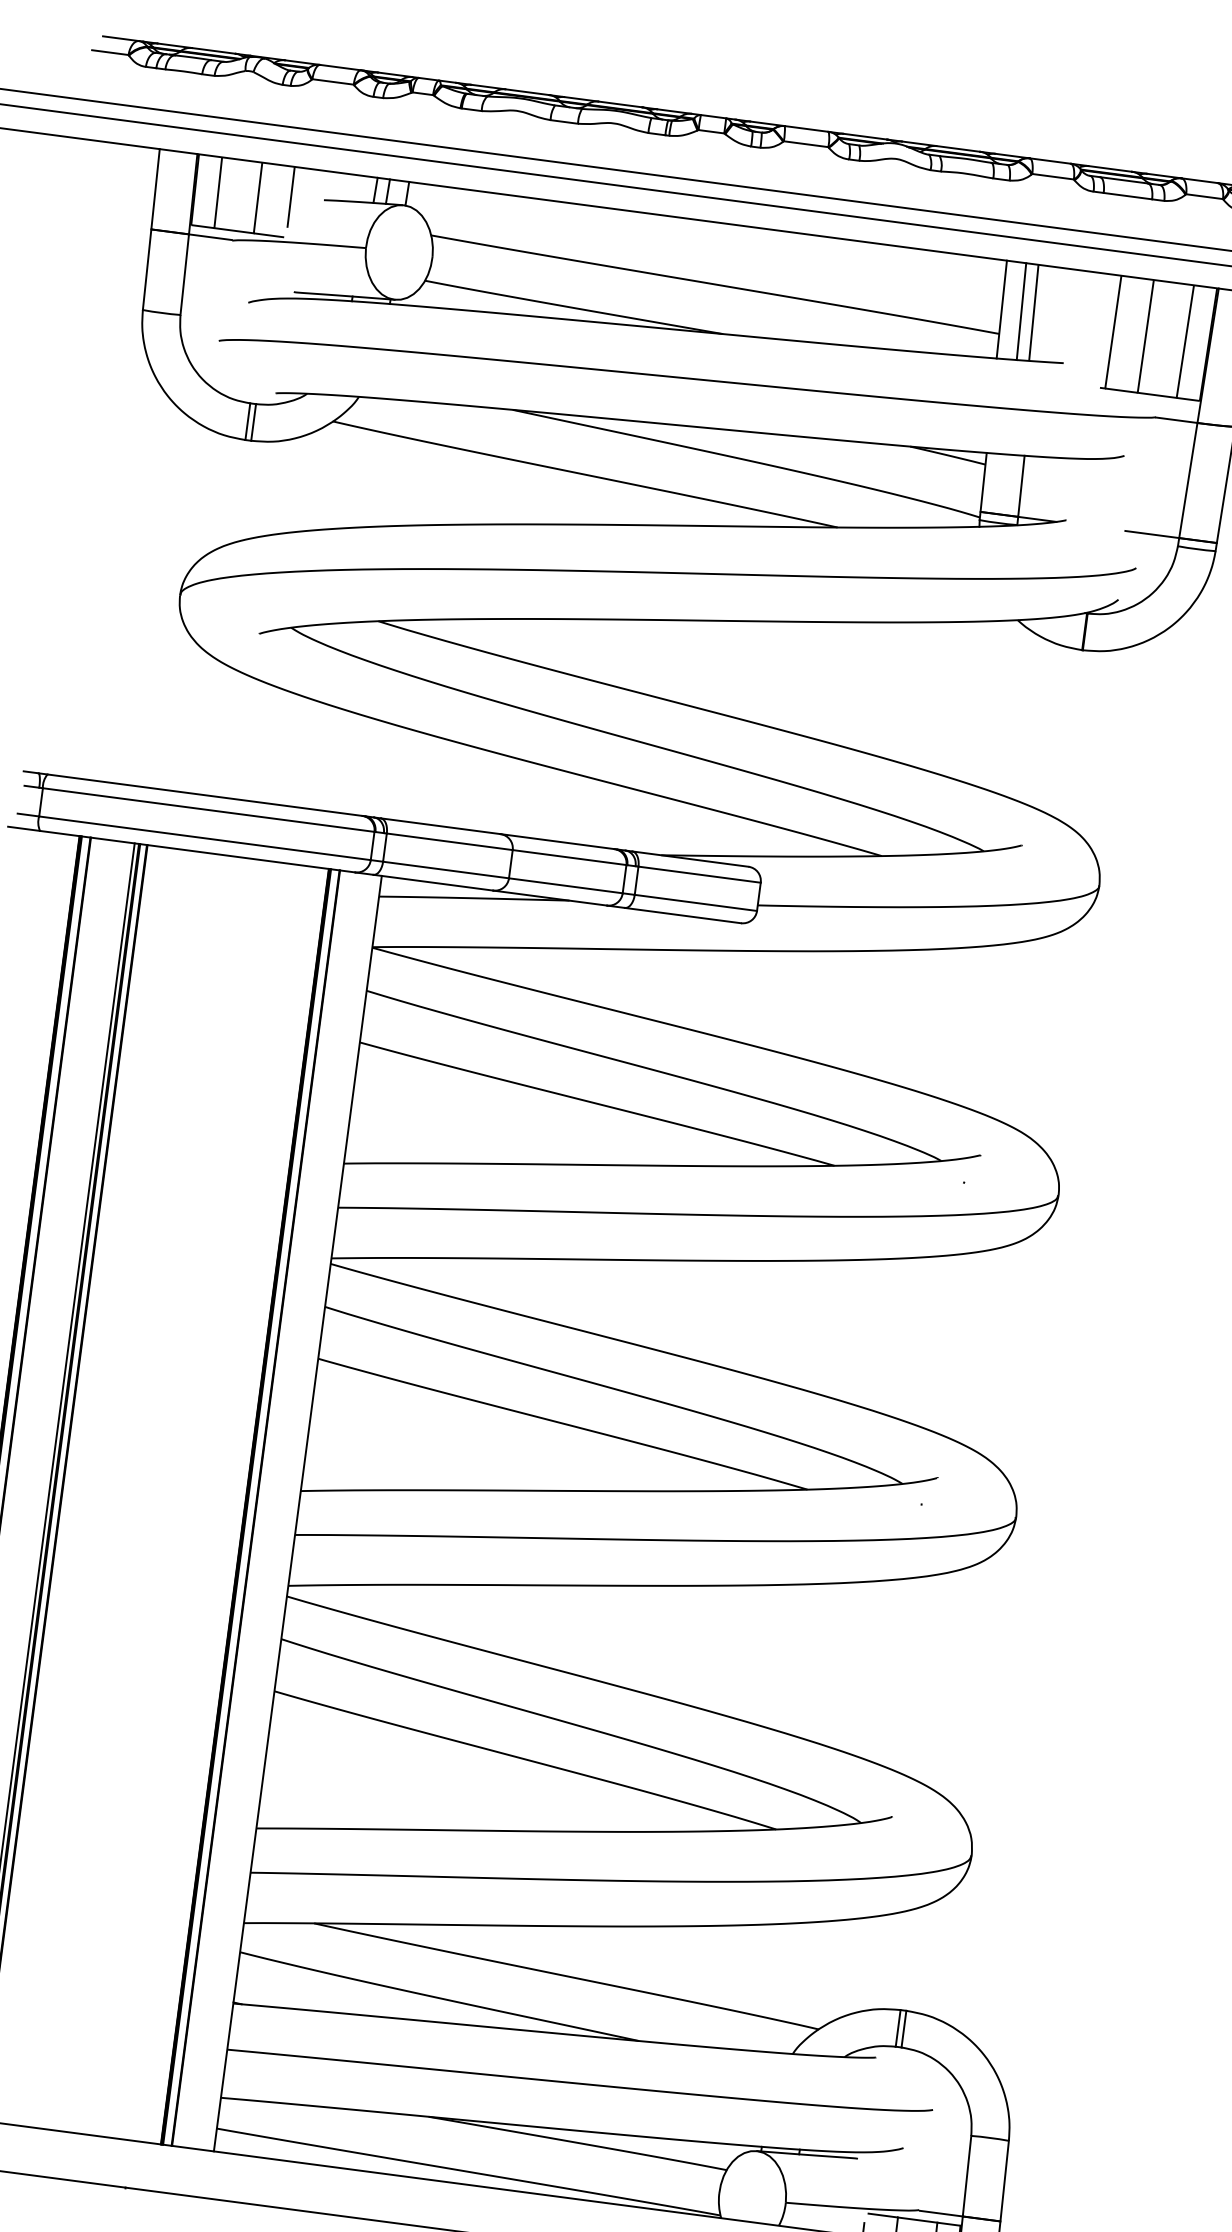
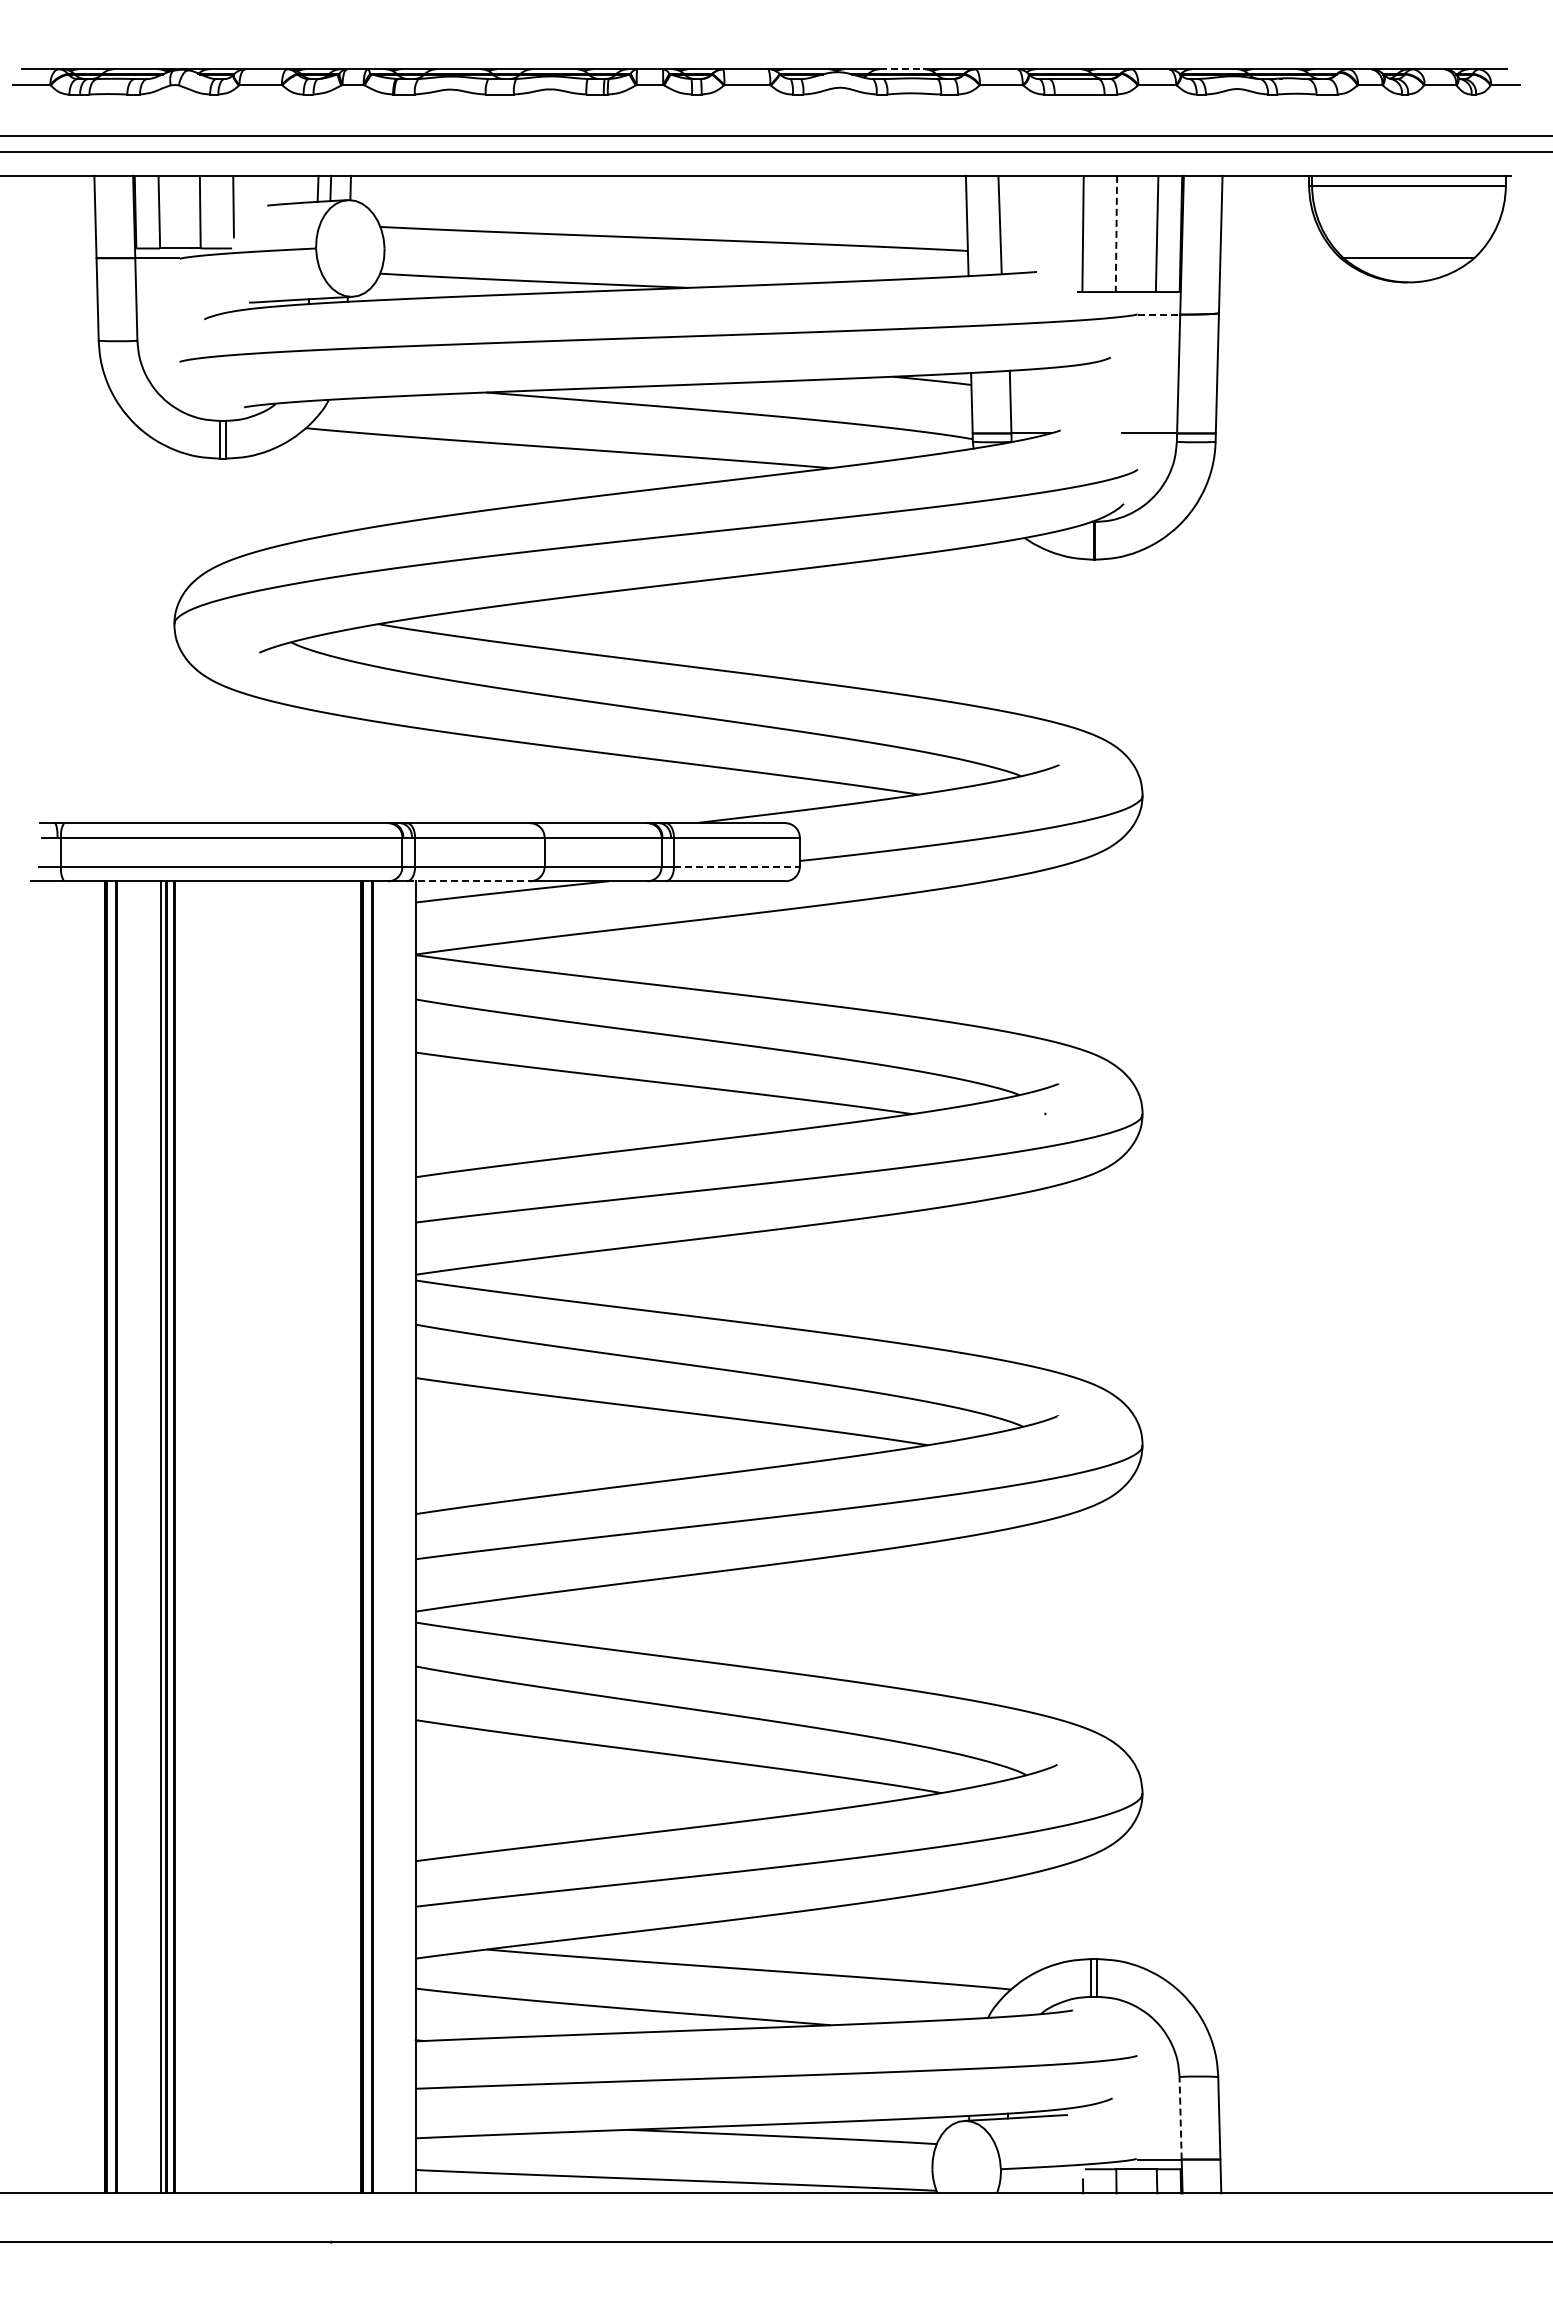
line: (958, 149) -> (902, 69), solid -> dashed
line: (1021, 311) -> (987, 225), removed
line: (1145, 337) -> (1116, 235), solid -> dashed
line: (1177, 420) -> (1159, 314), solid -> dashed
line: (433, 882) -> (468, 881), solid -> dashed
line: (695, 902) -> (736, 866), solid -> dashed
line: (967, 2175) -> (1180, 2117), solid -> dashed

